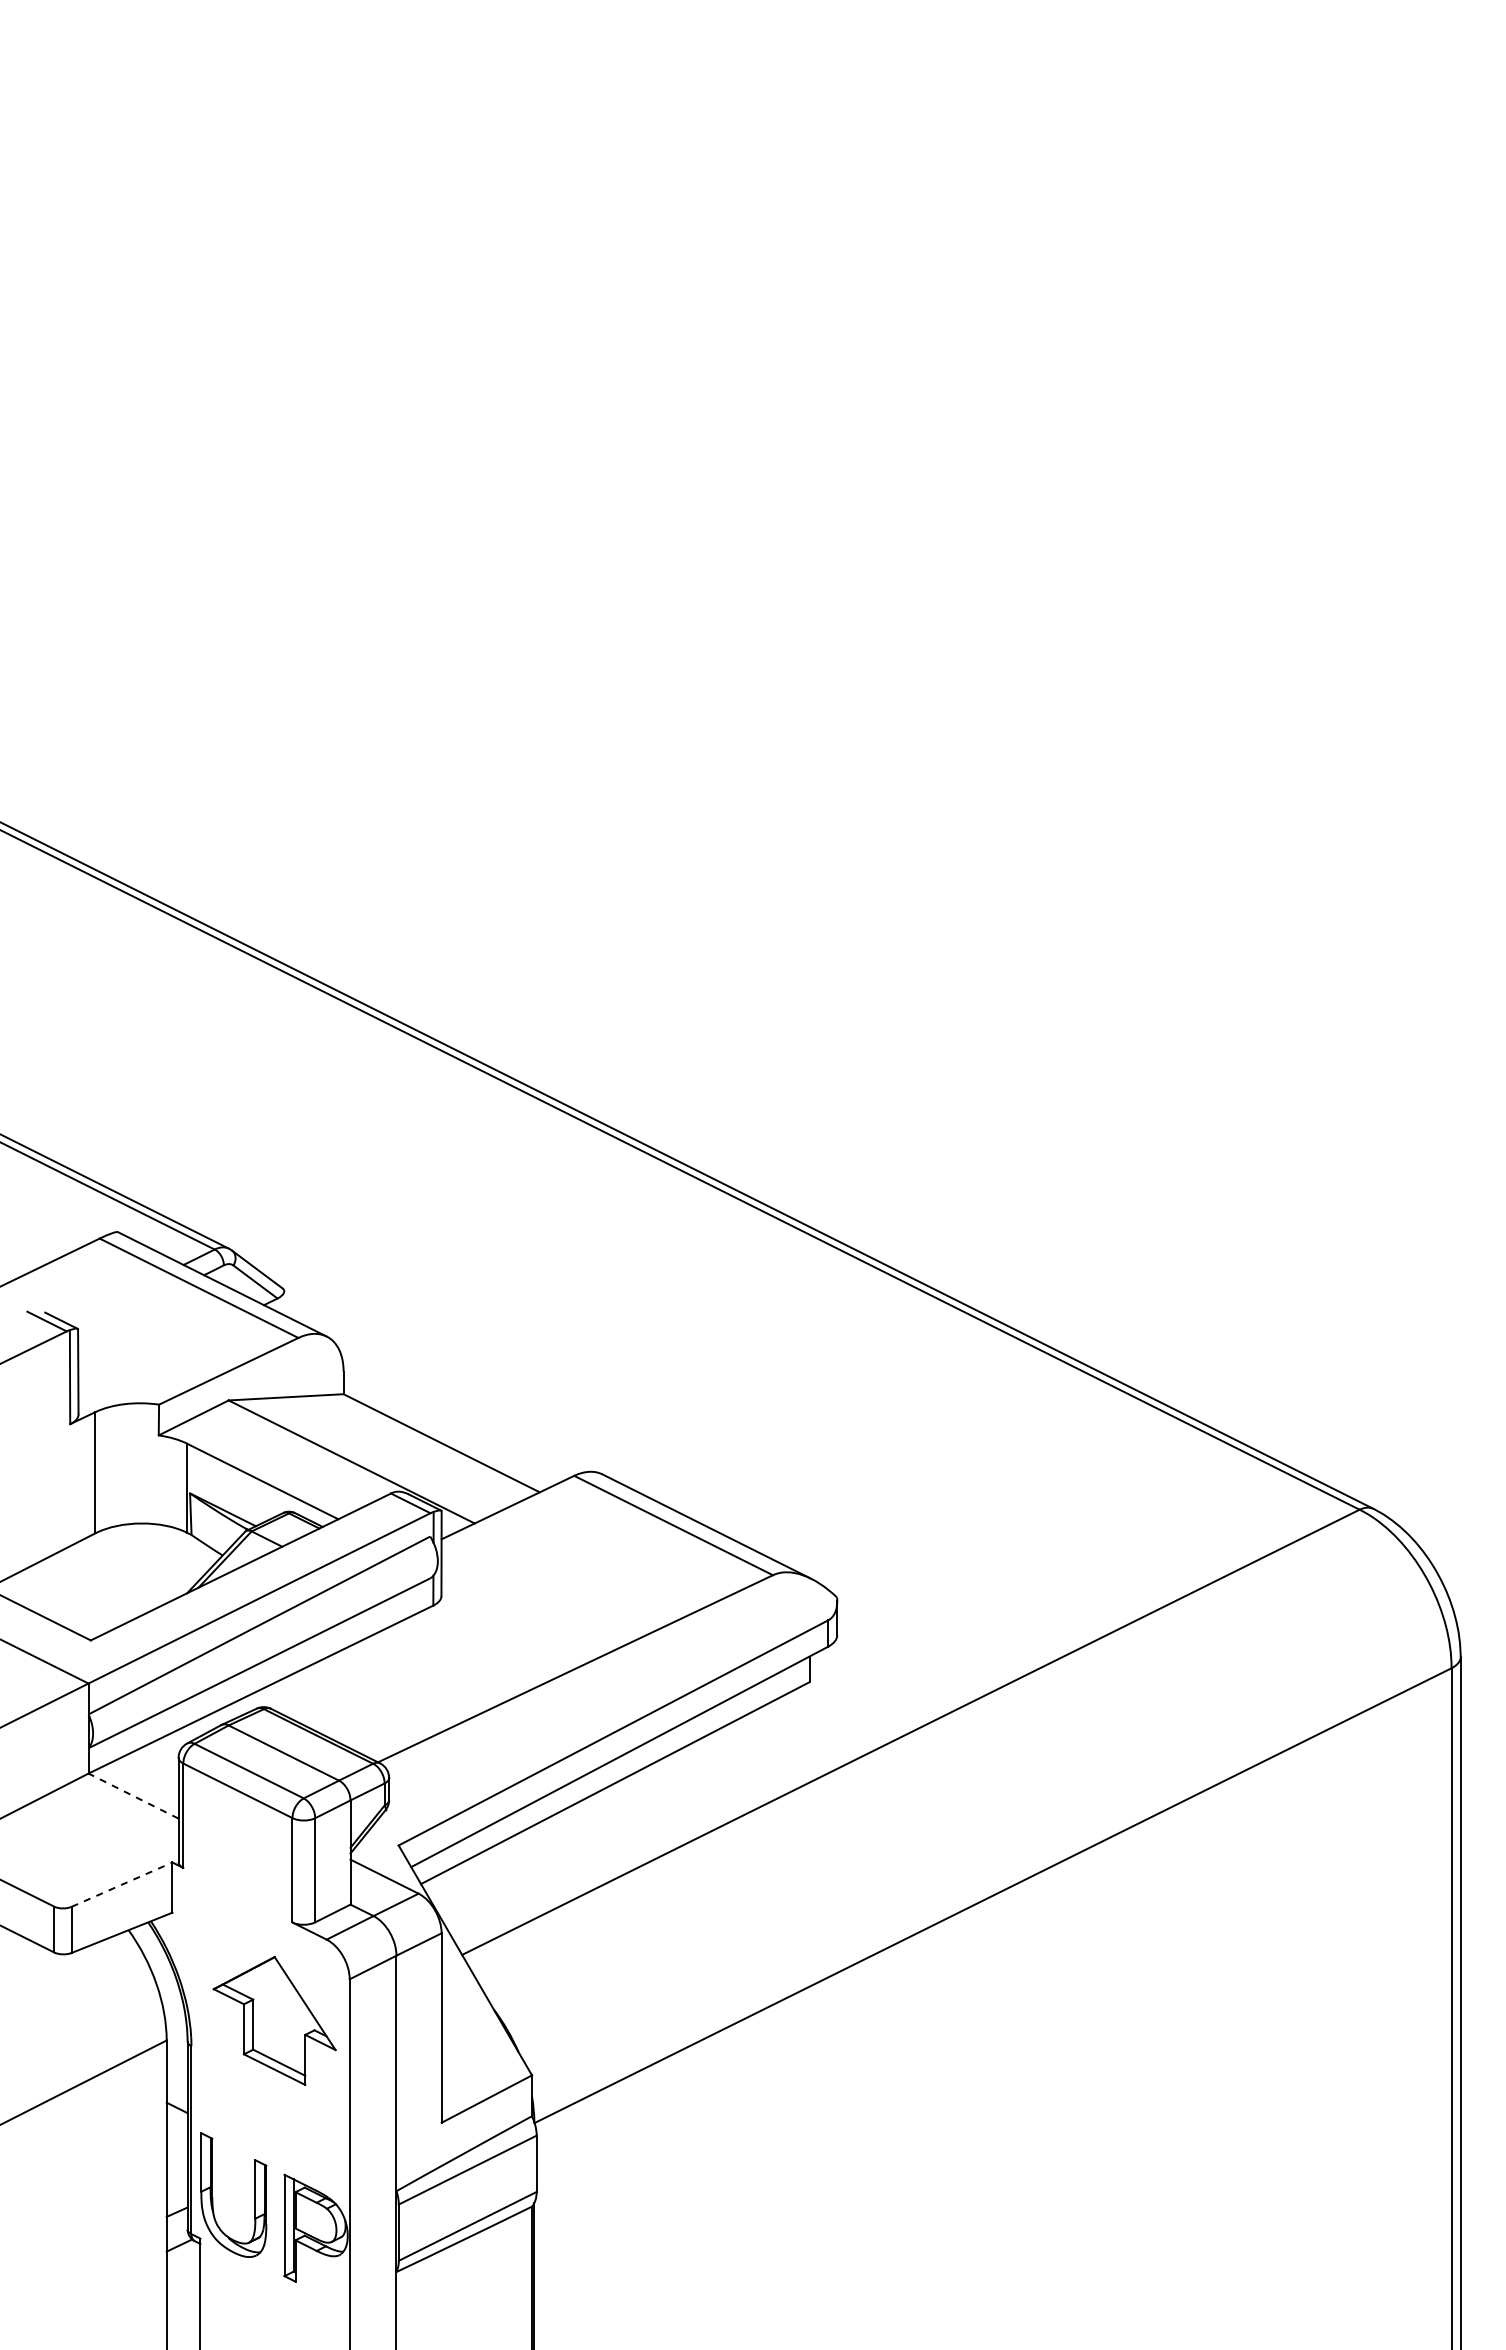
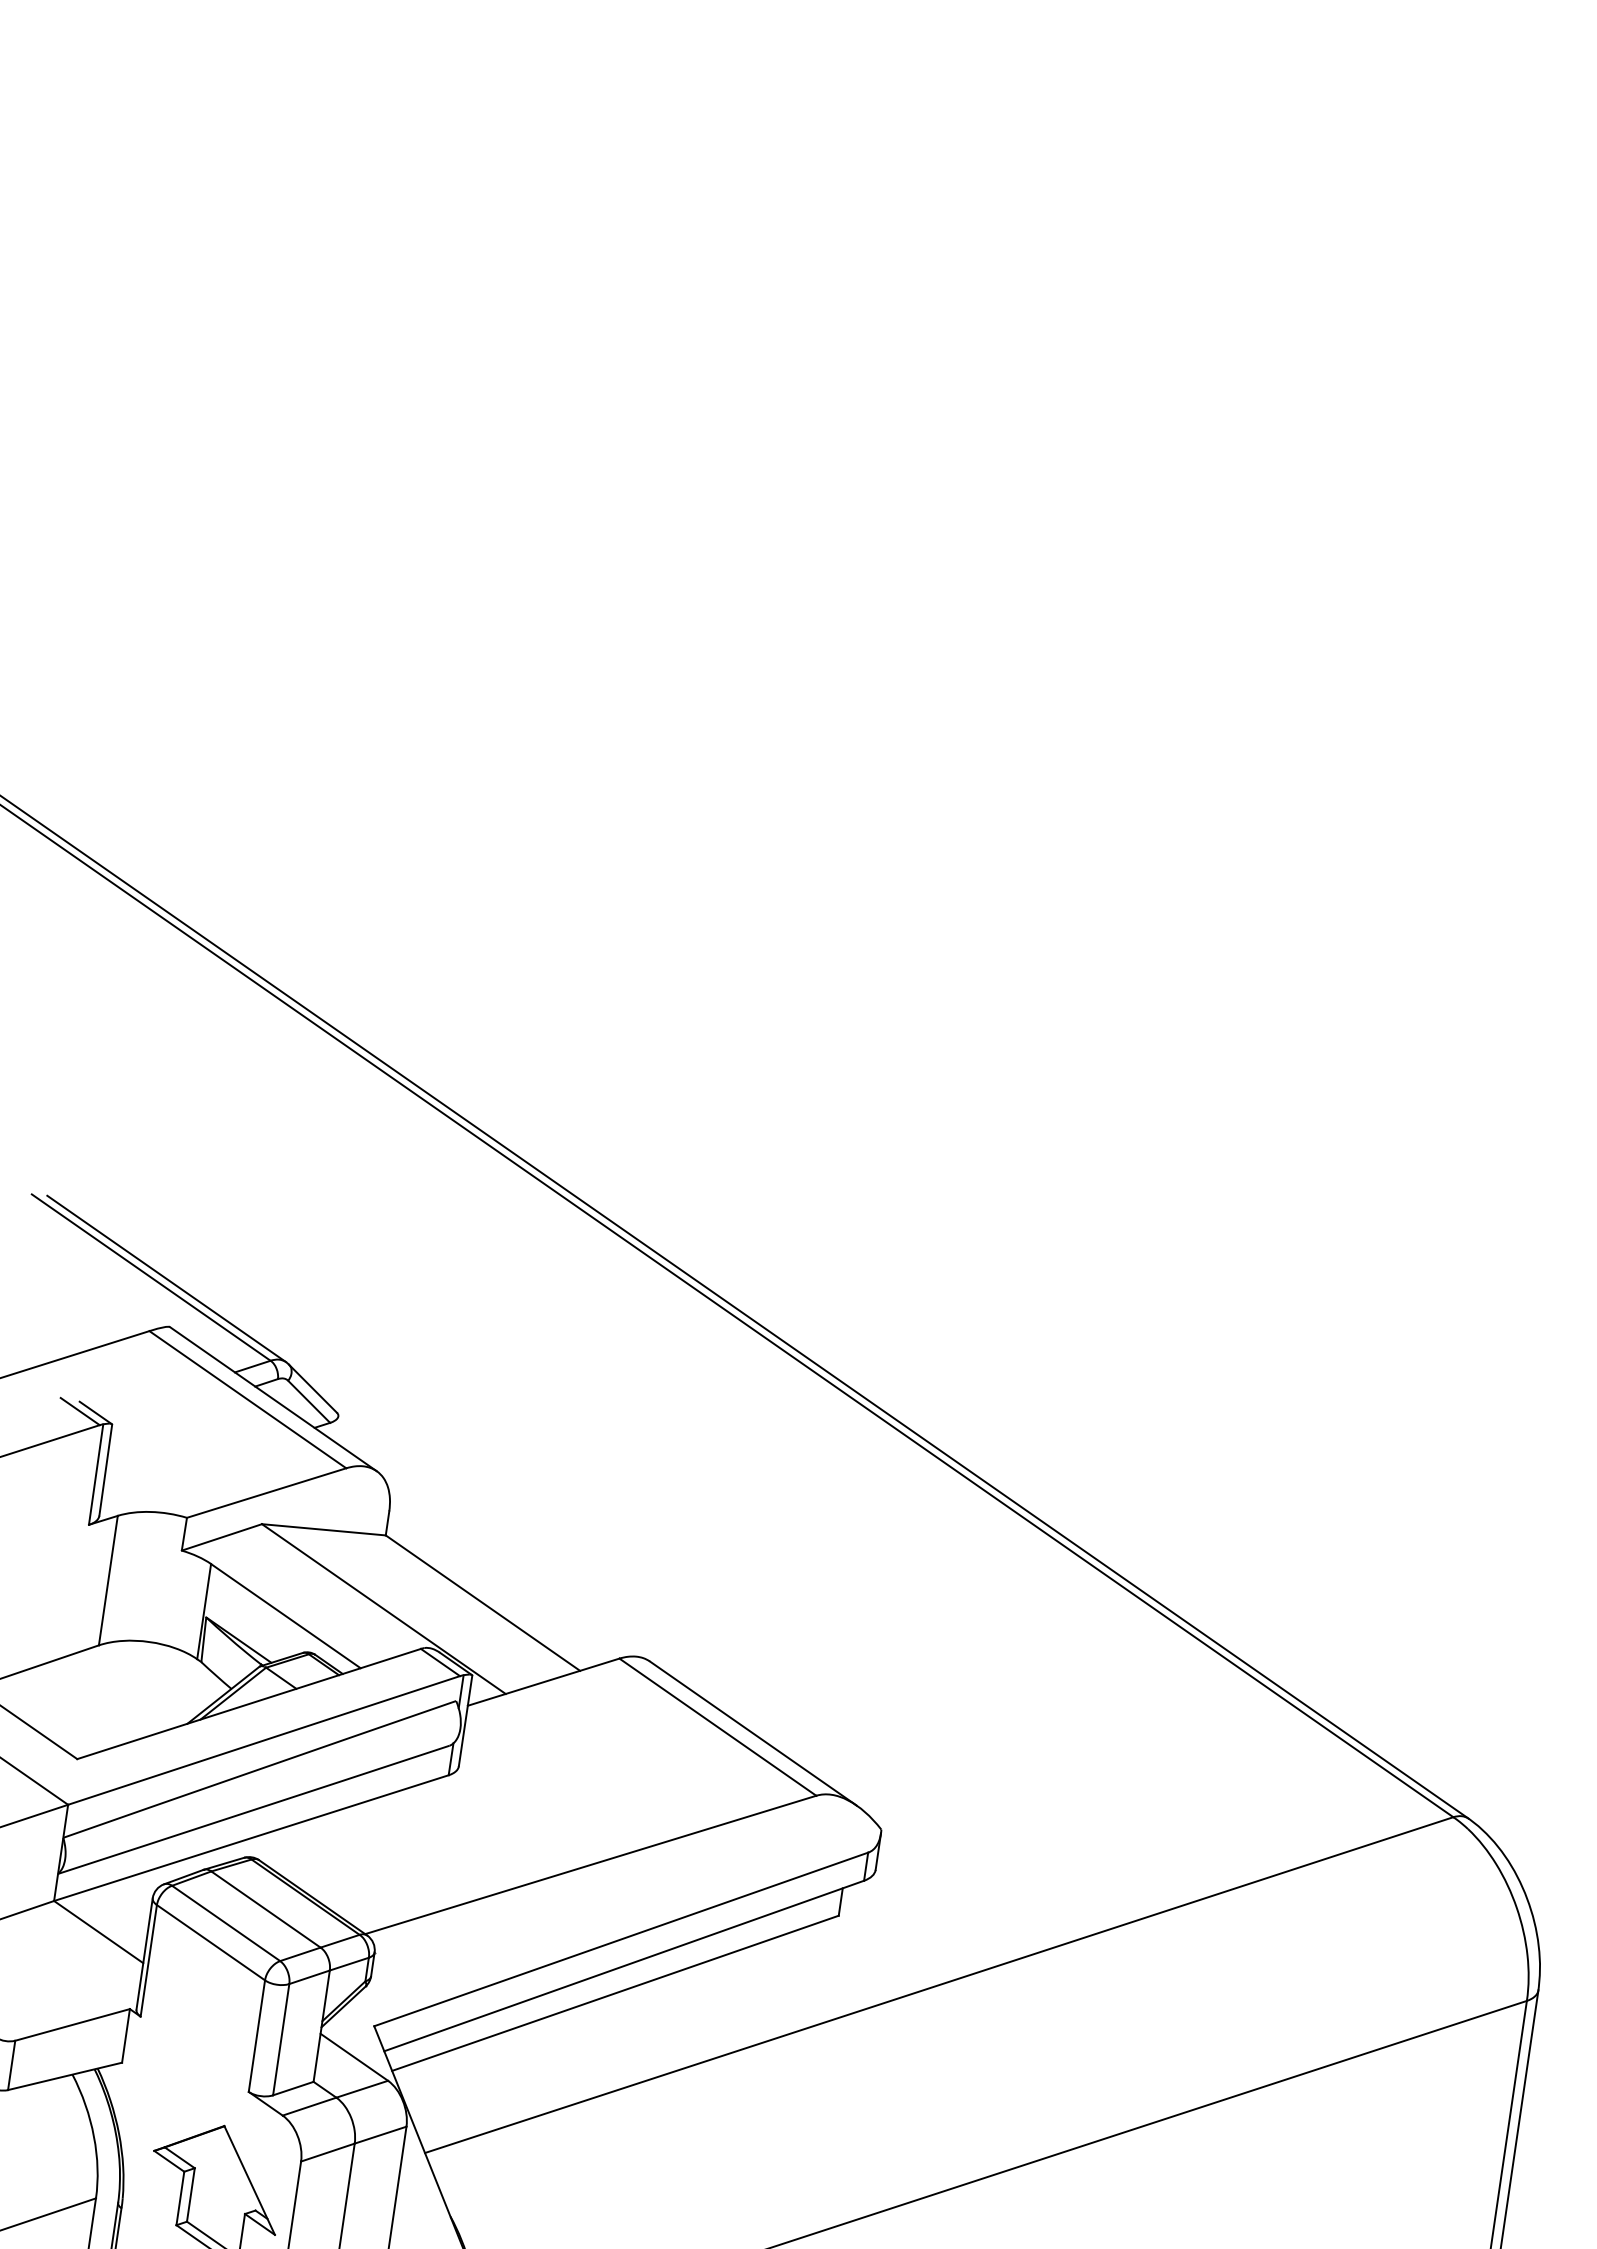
line: (133, 1795) -> (98, 1931), dashed -> solid
line: (122, 1884) -> (73, 2024), dashed -> solid

